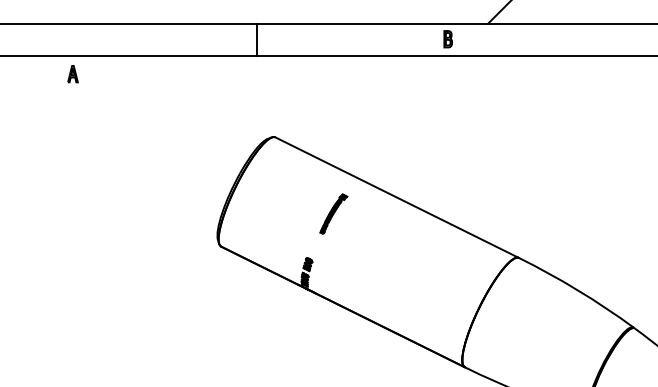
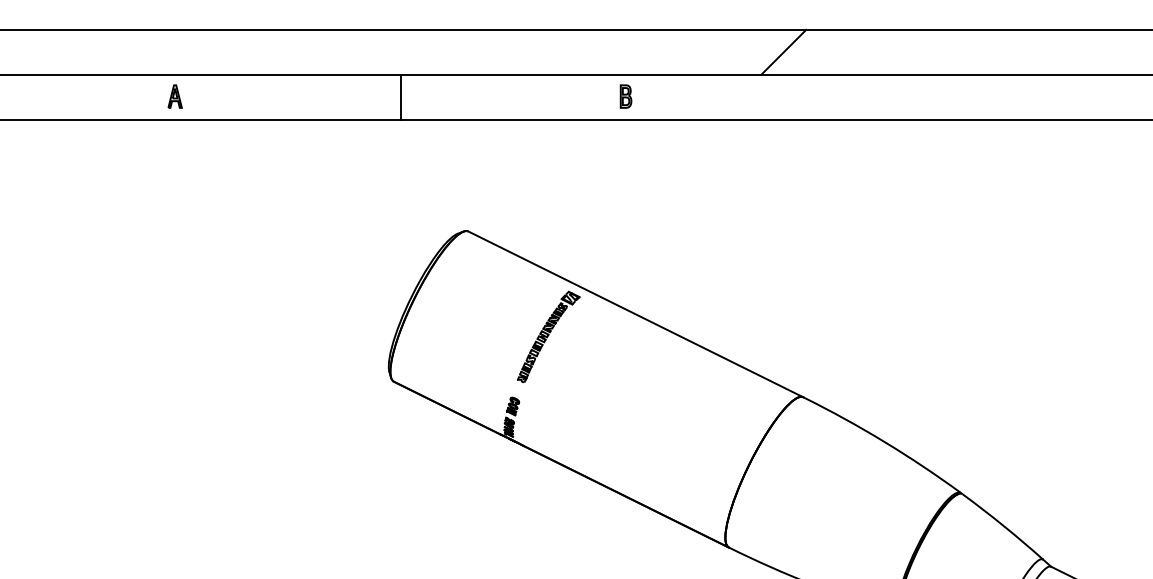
line: (257, 39) -> (400, 97), moved
part: (447, 39) -> (625, 96), moved
part: (72, 74) -> (174, 96), moved
part: (333, 213) -> (548, 336), size x1.67

